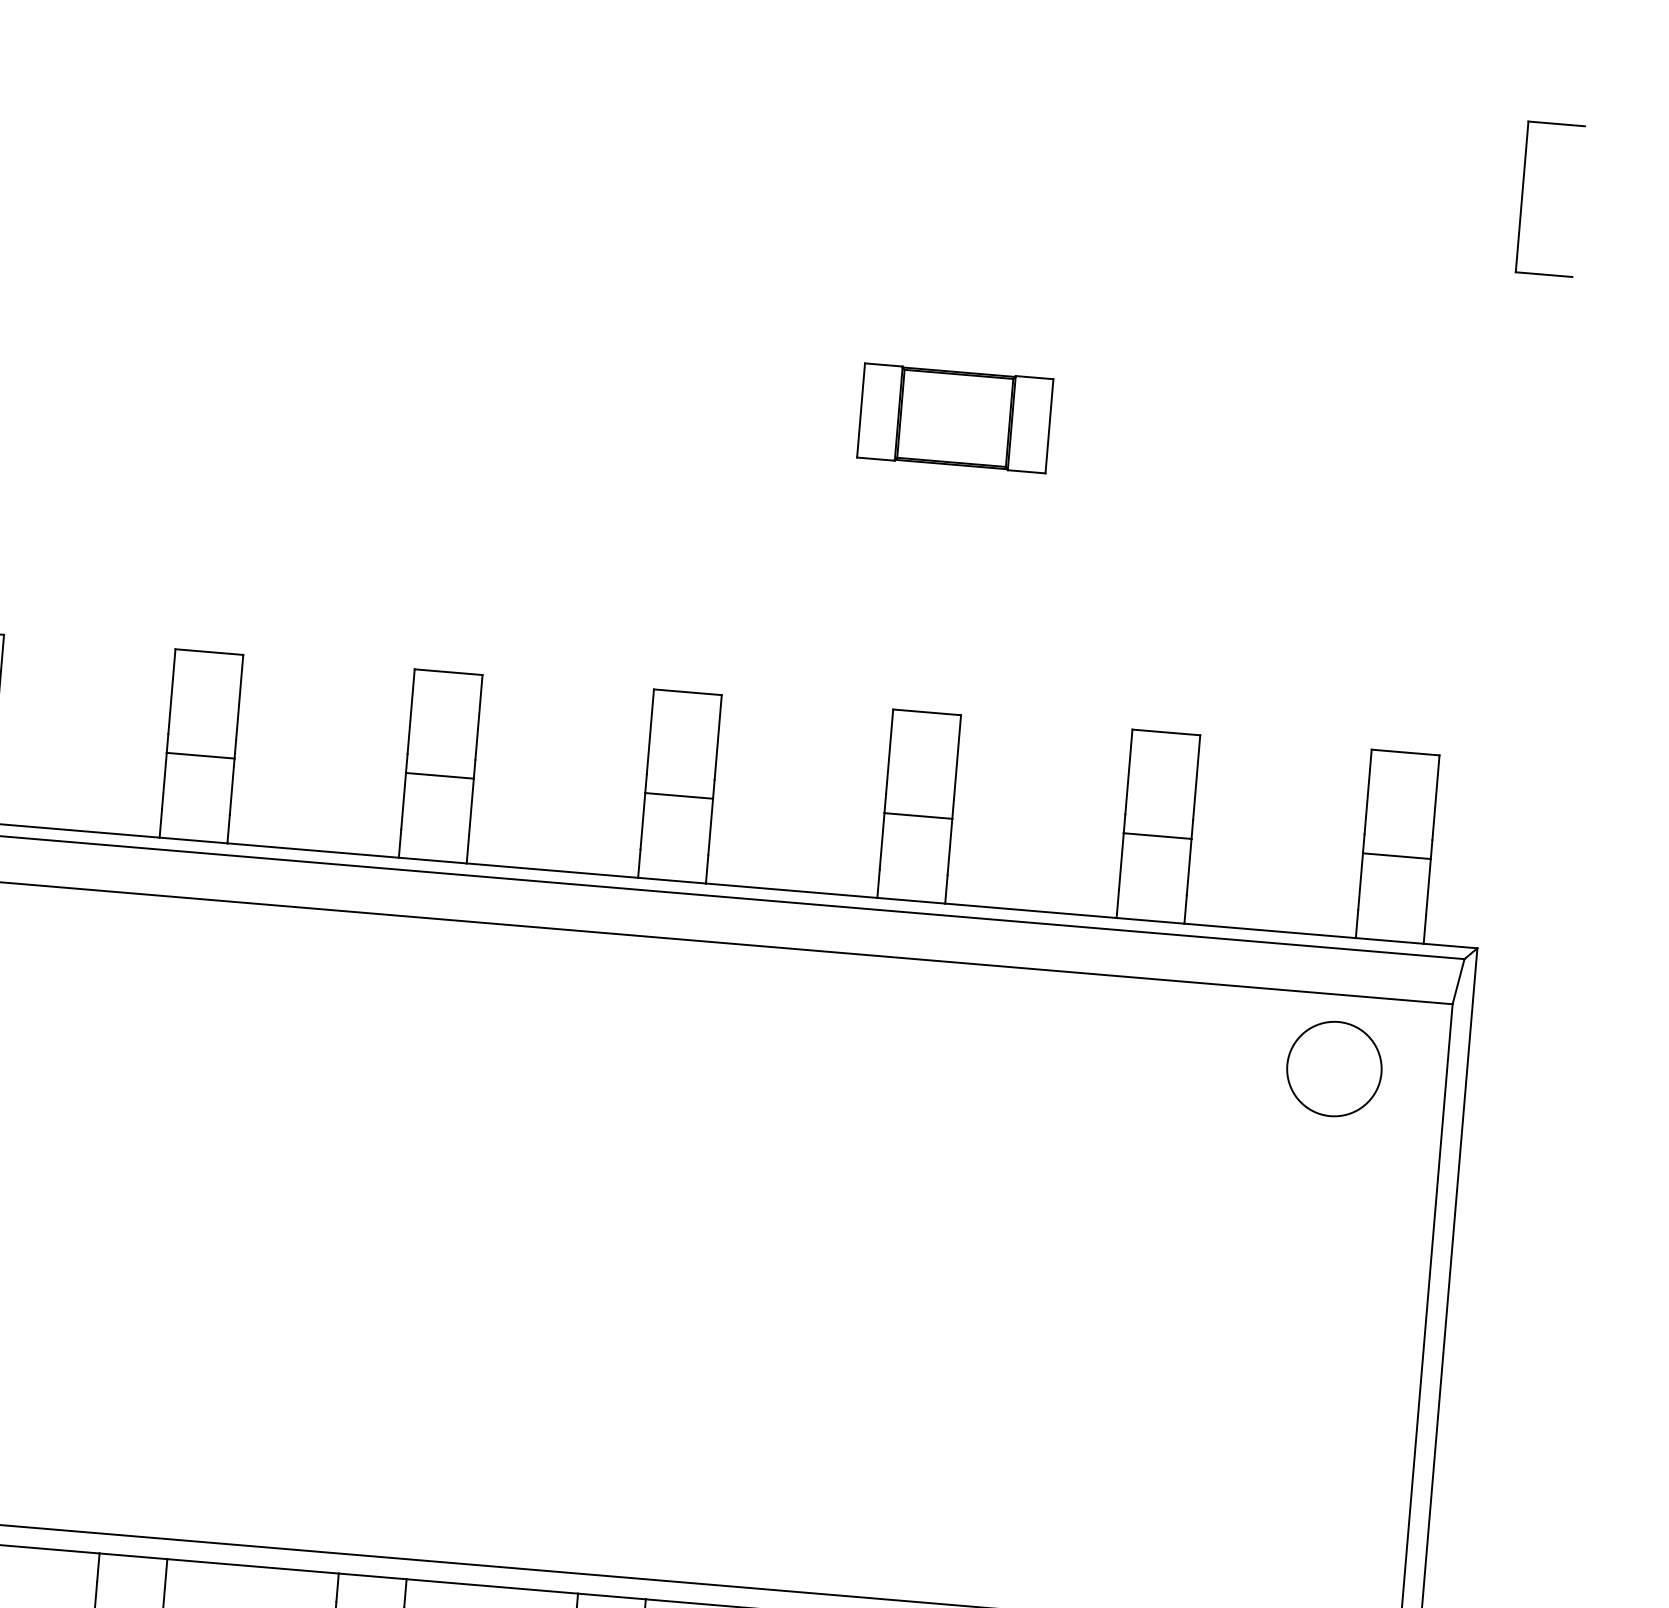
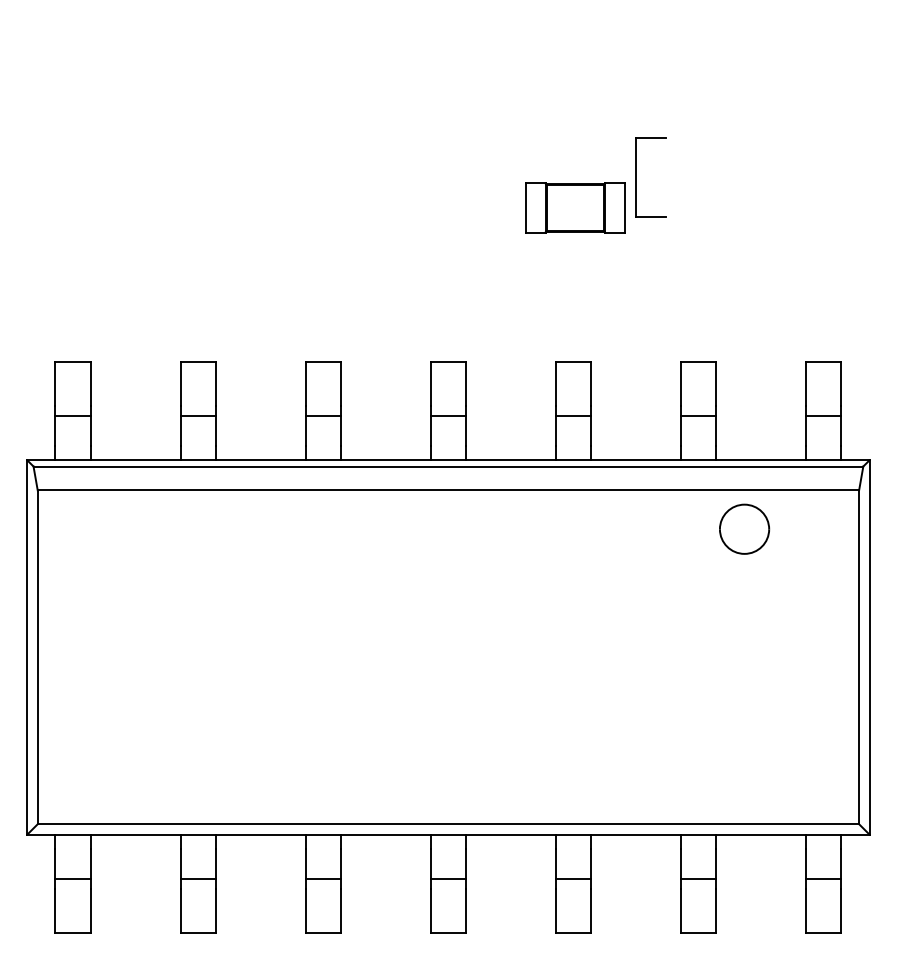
part: (1523, 197) -> (636, 177), moved
part: (1334, 1067) -> (744, 528), moved

